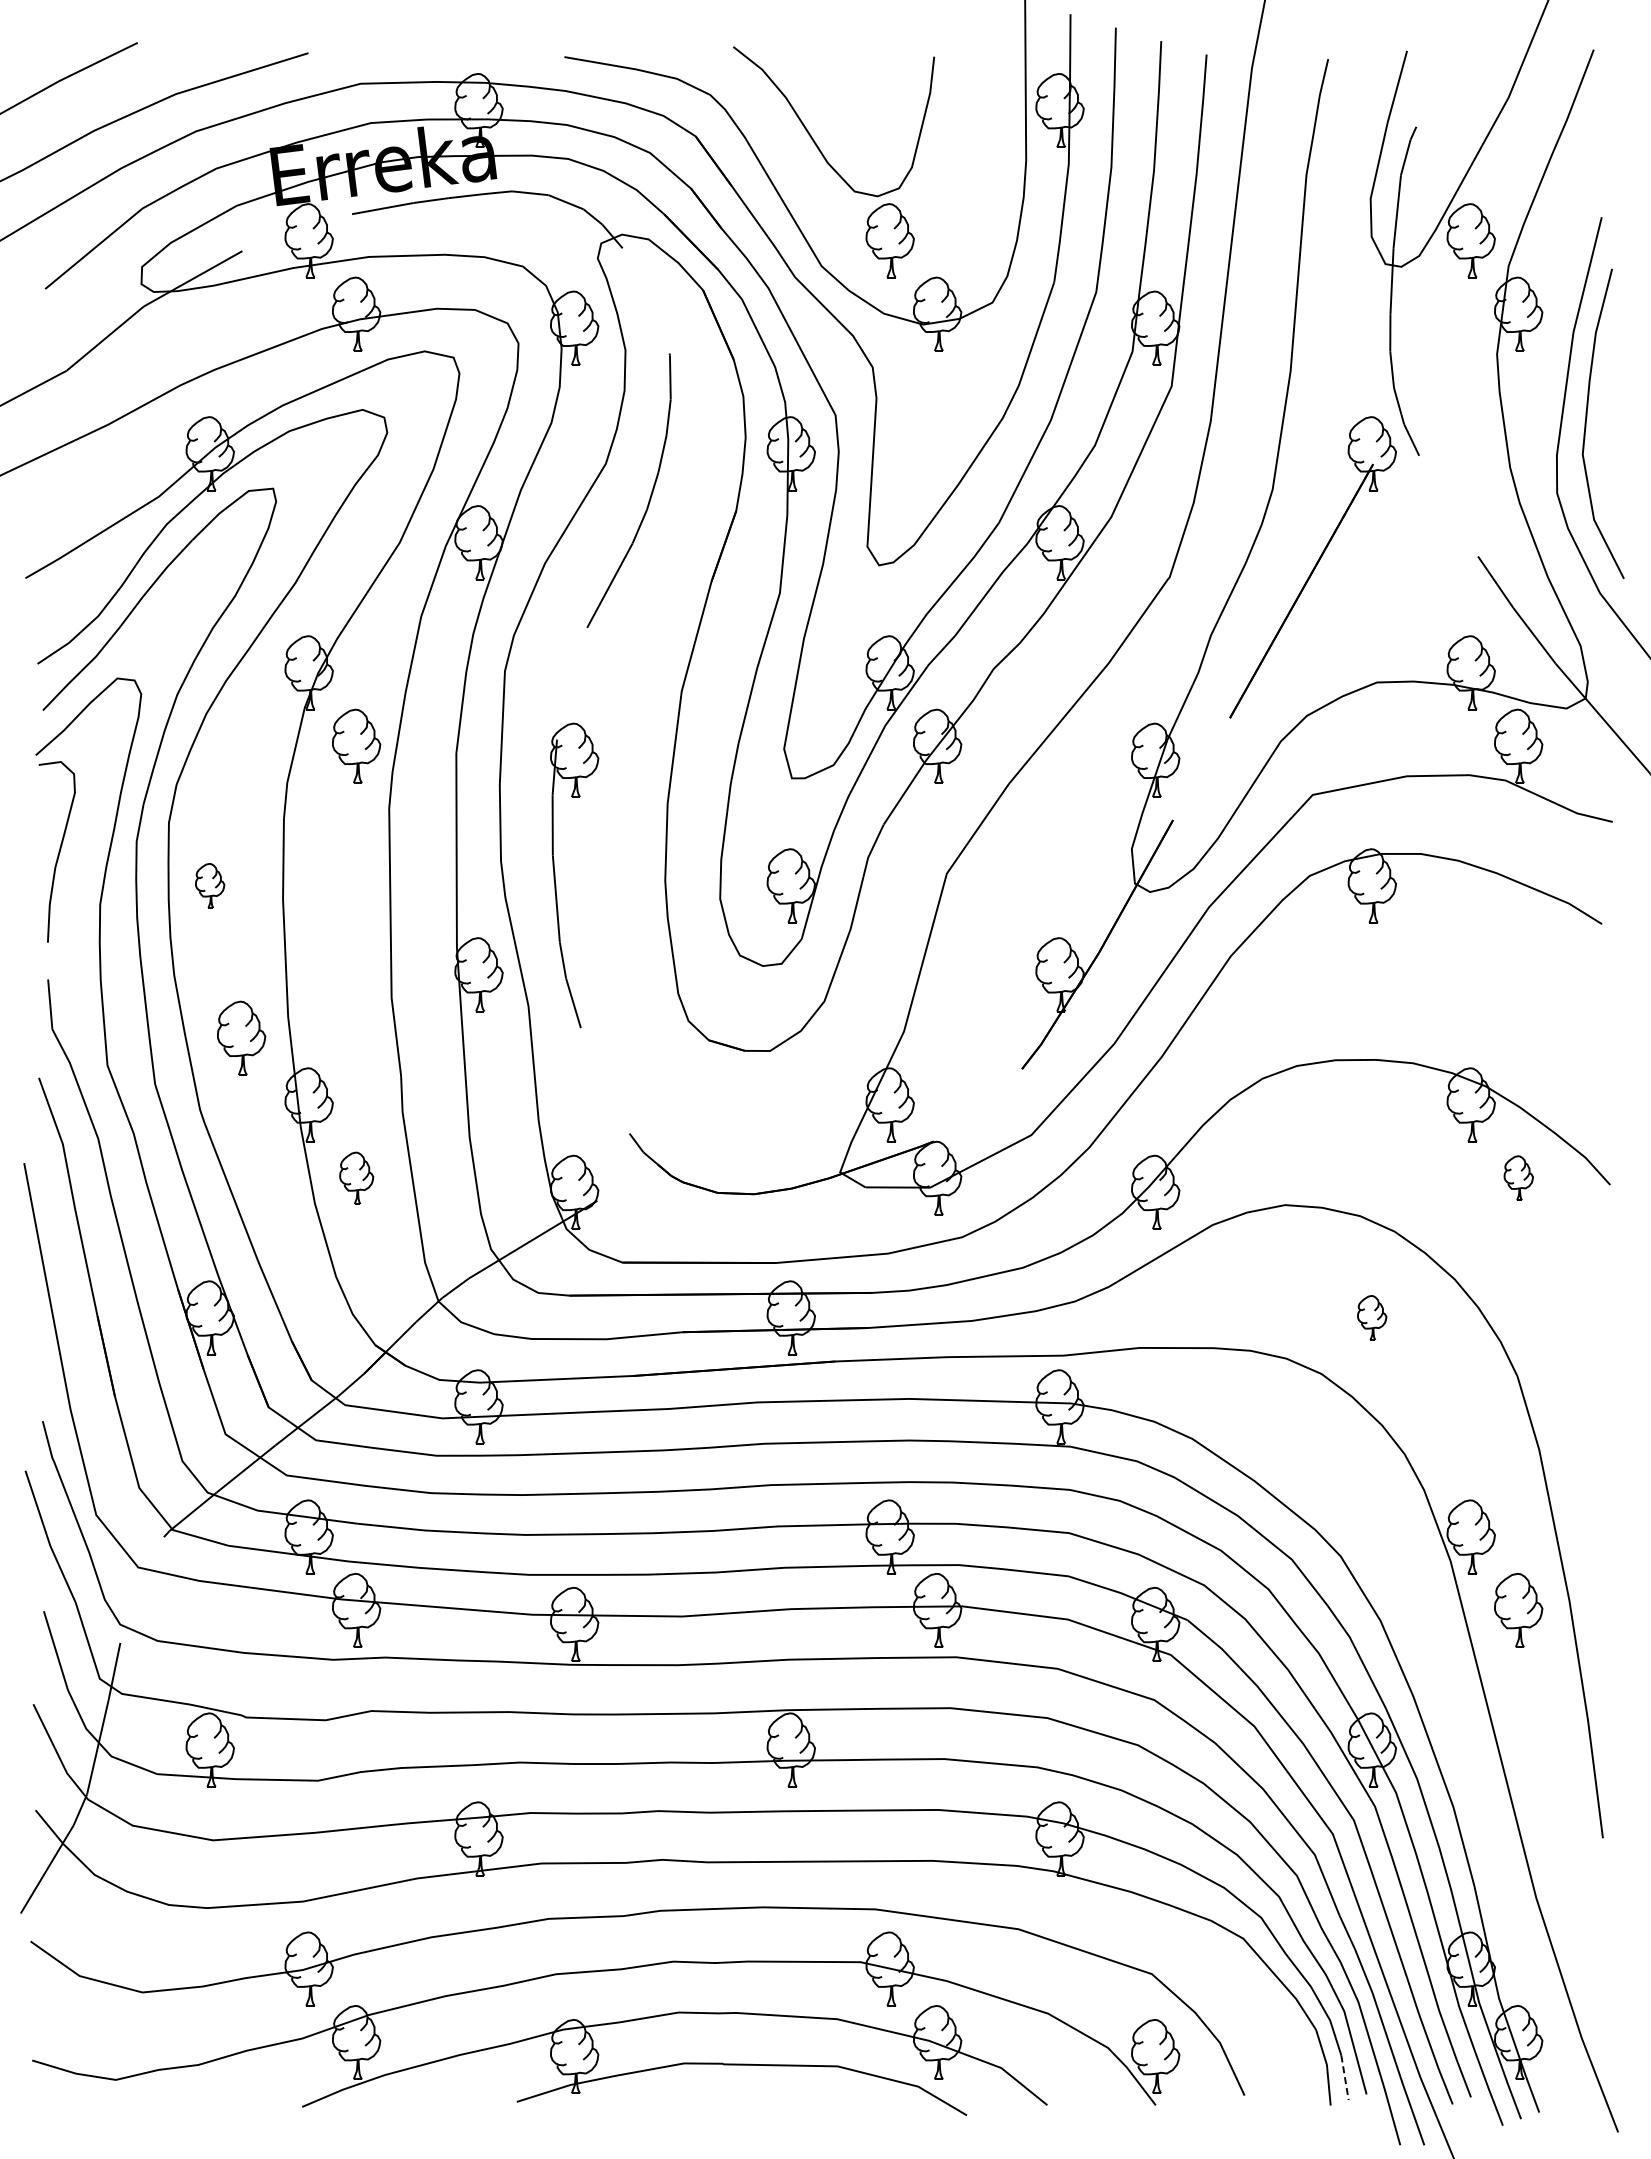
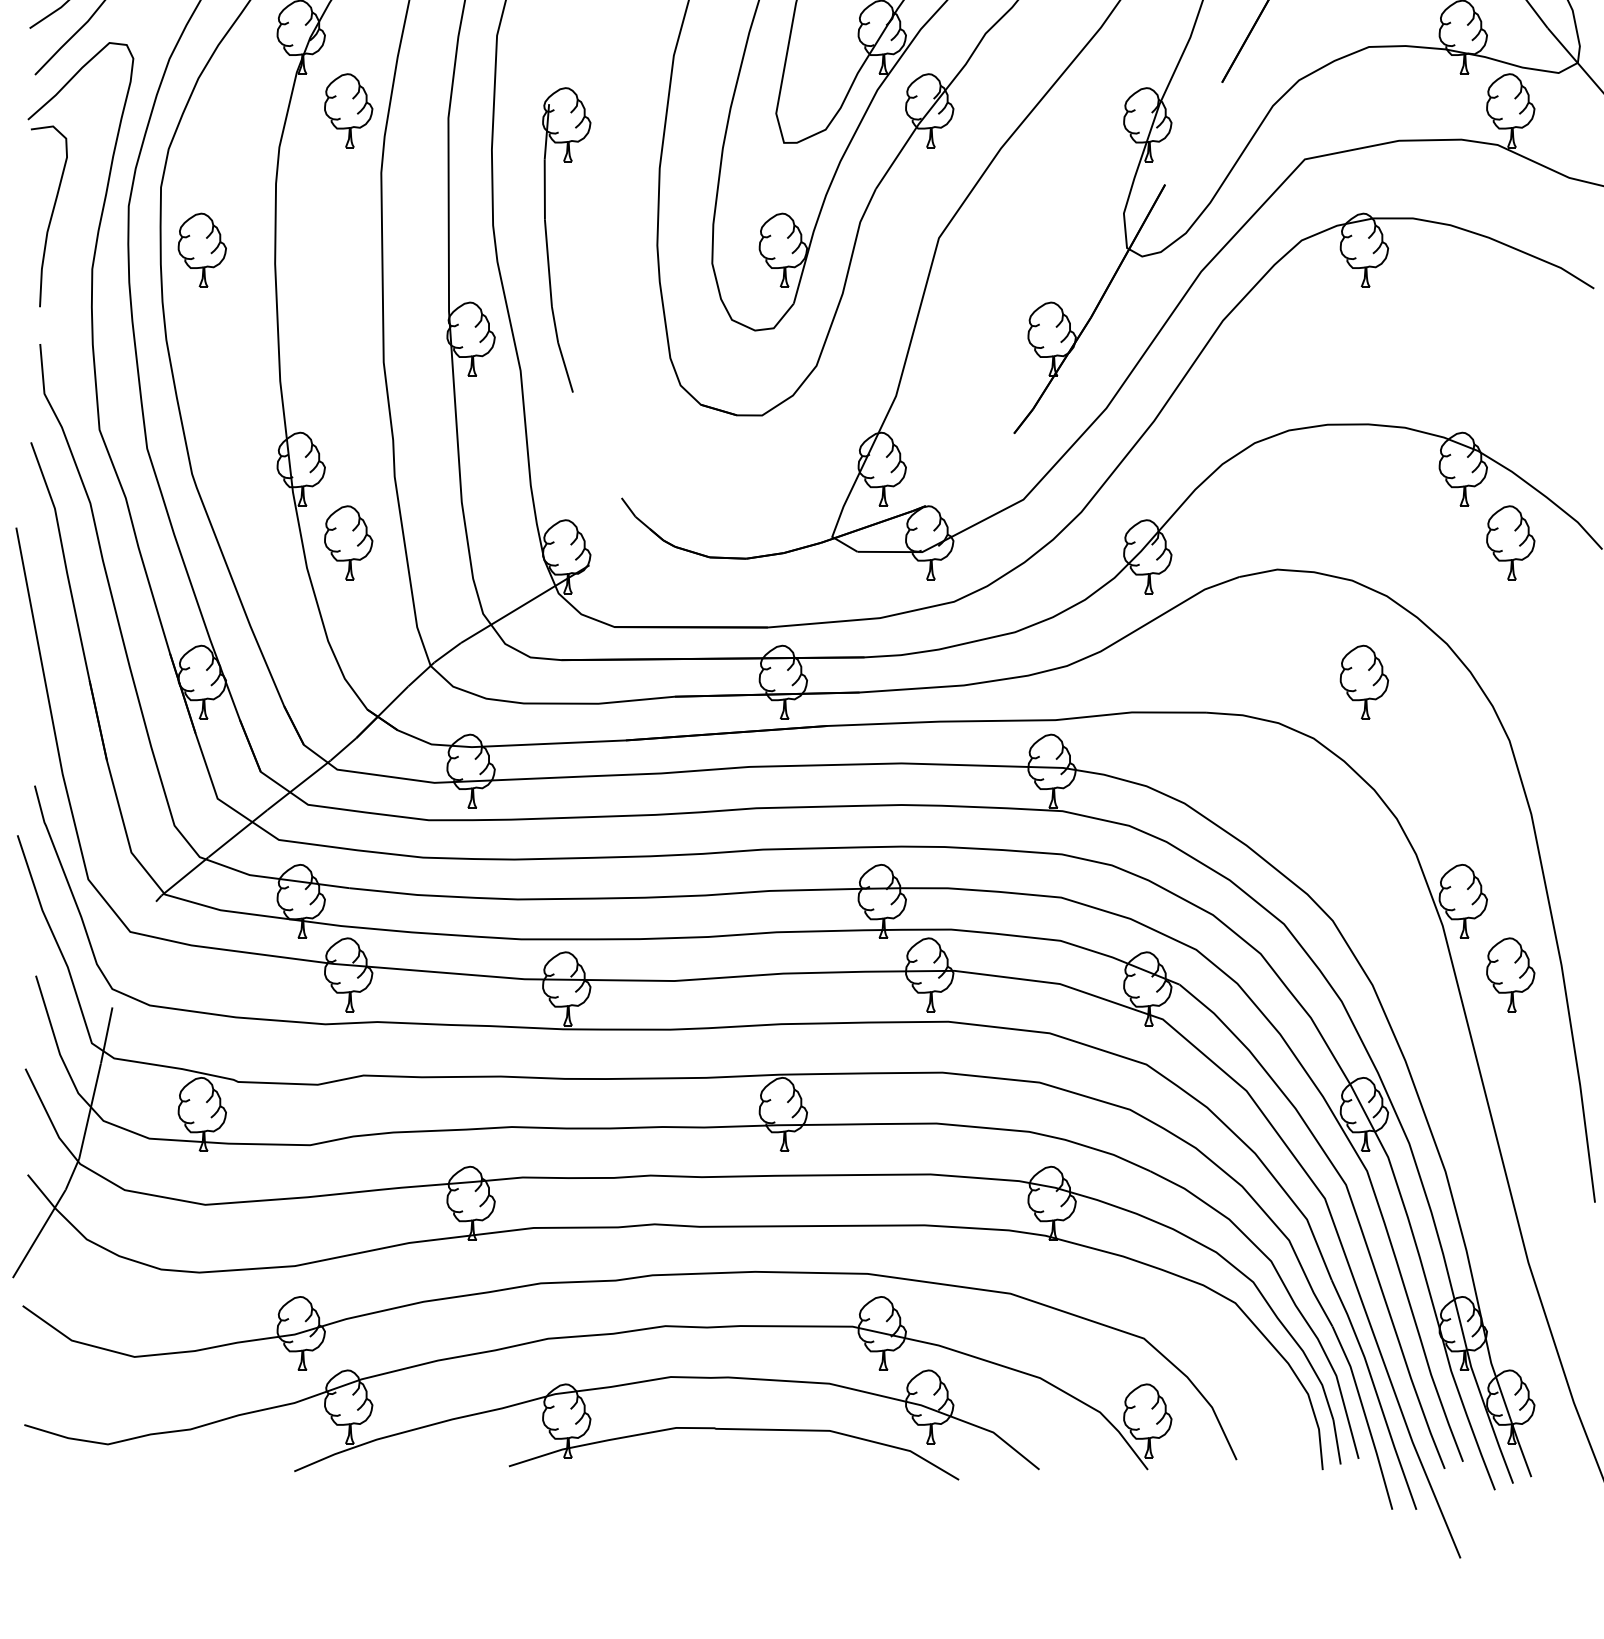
part: (209, 885) -> (201, 249), size x1.67
part: (241, 1037) -> (233, 401), removed
part: (356, 1177) -> (348, 541), size x1.43
part: (1518, 1177) -> (1510, 541), size x1.67
part: (1371, 1317) -> (1363, 681), size x1.67
line: (1344, 2077) -> (1336, 1441), dashed -> solid

